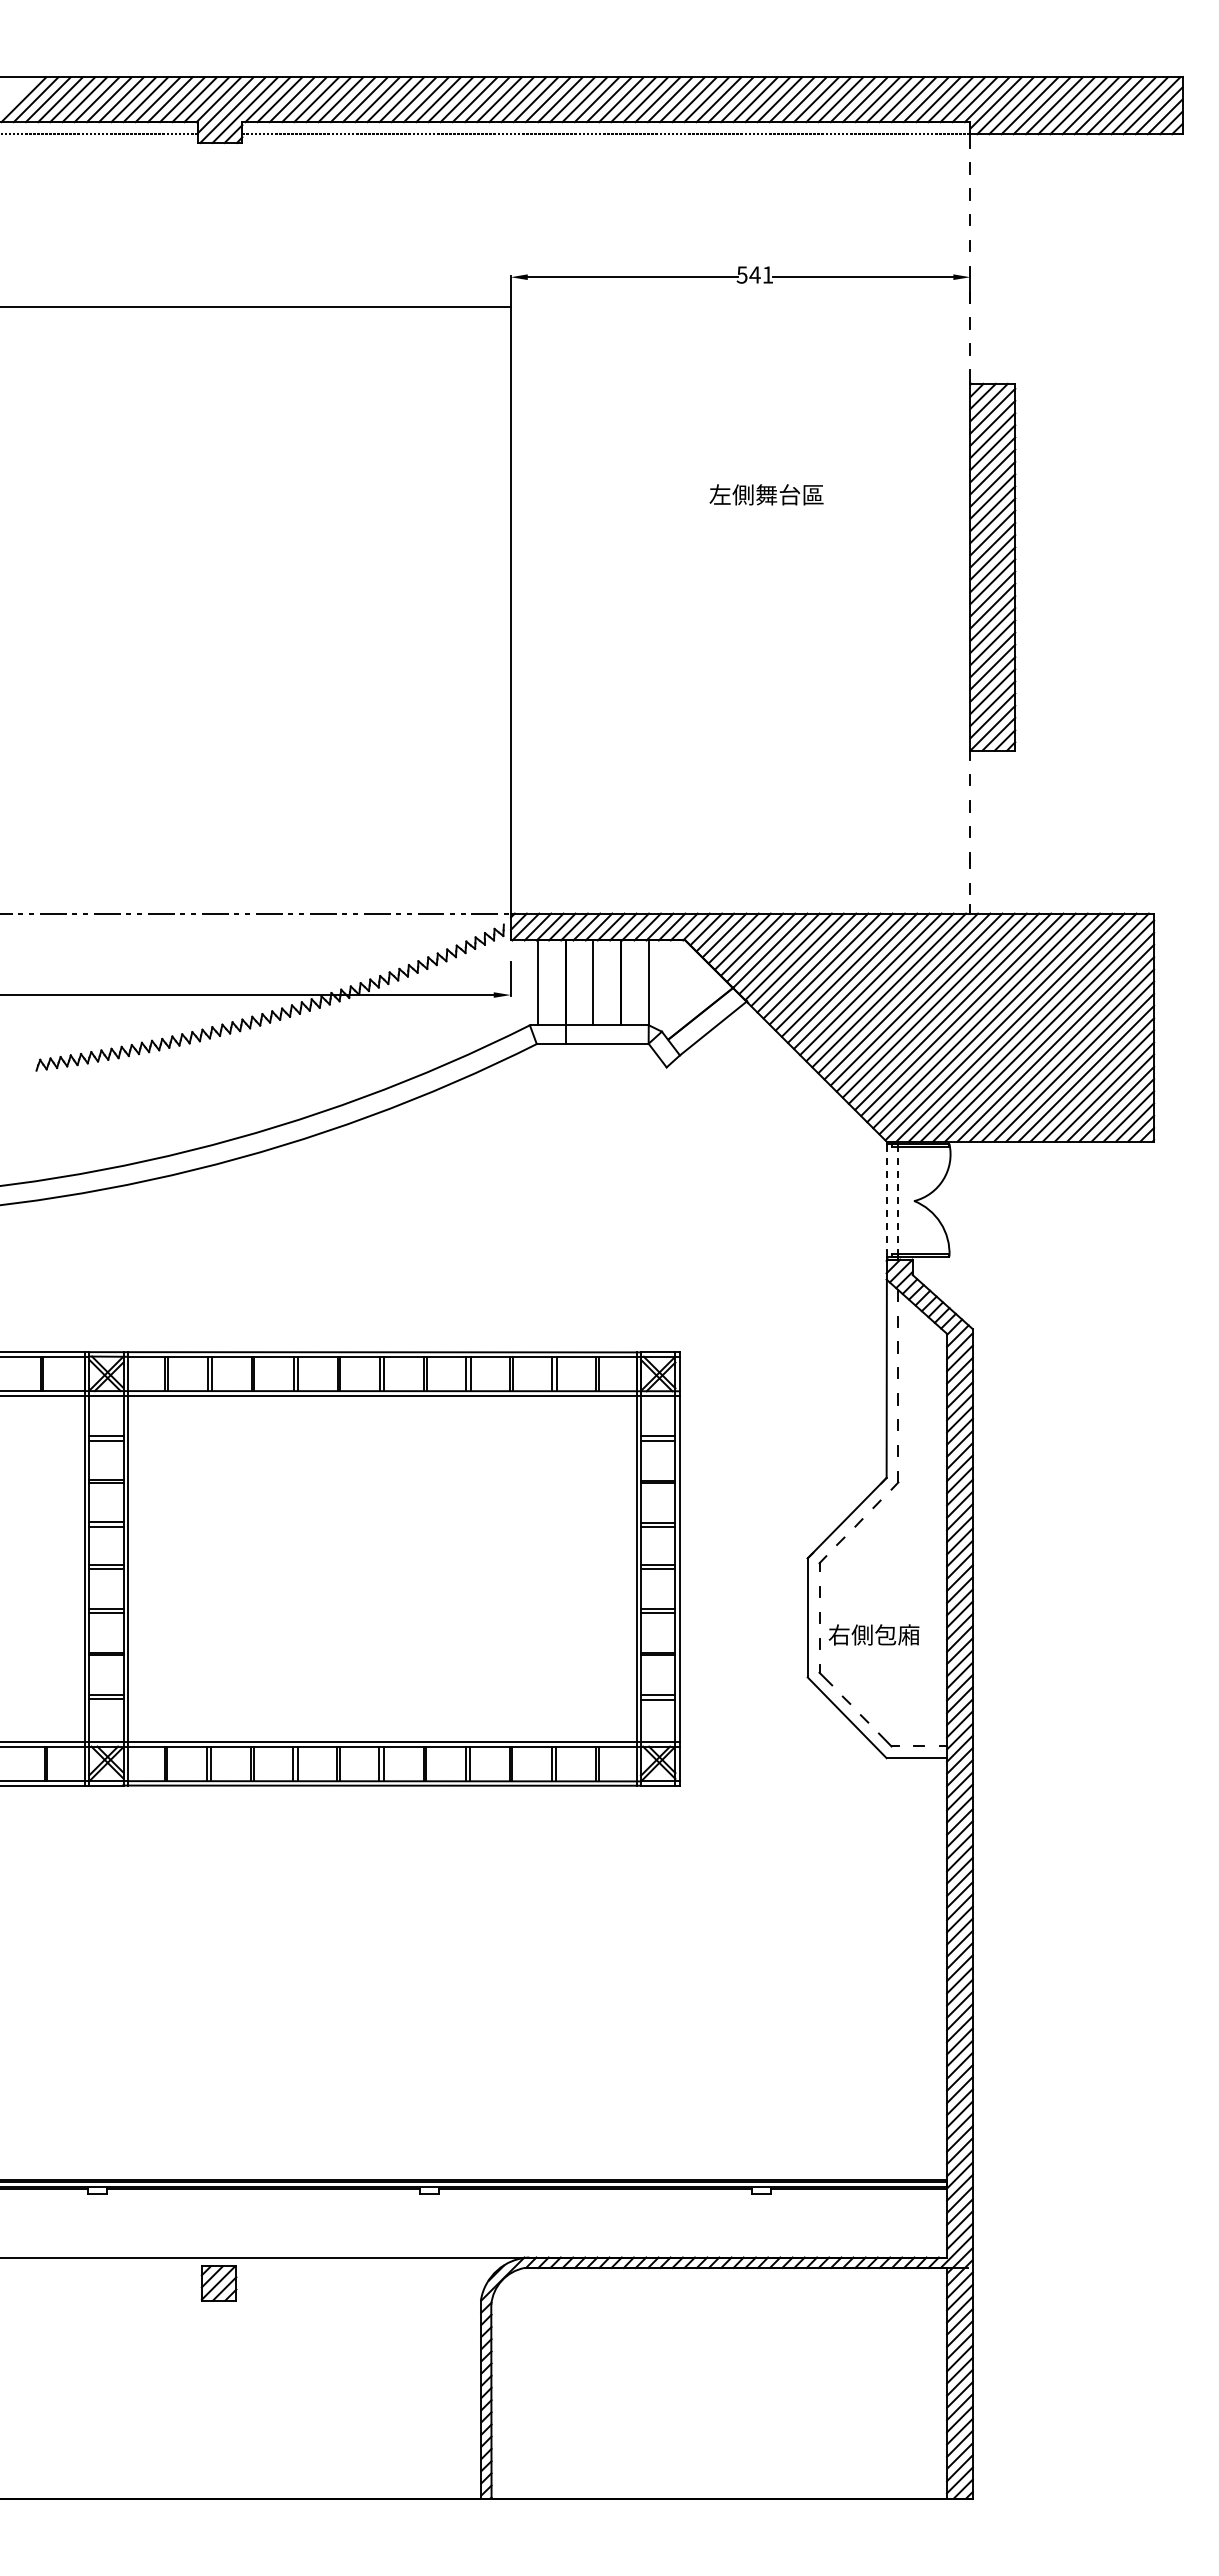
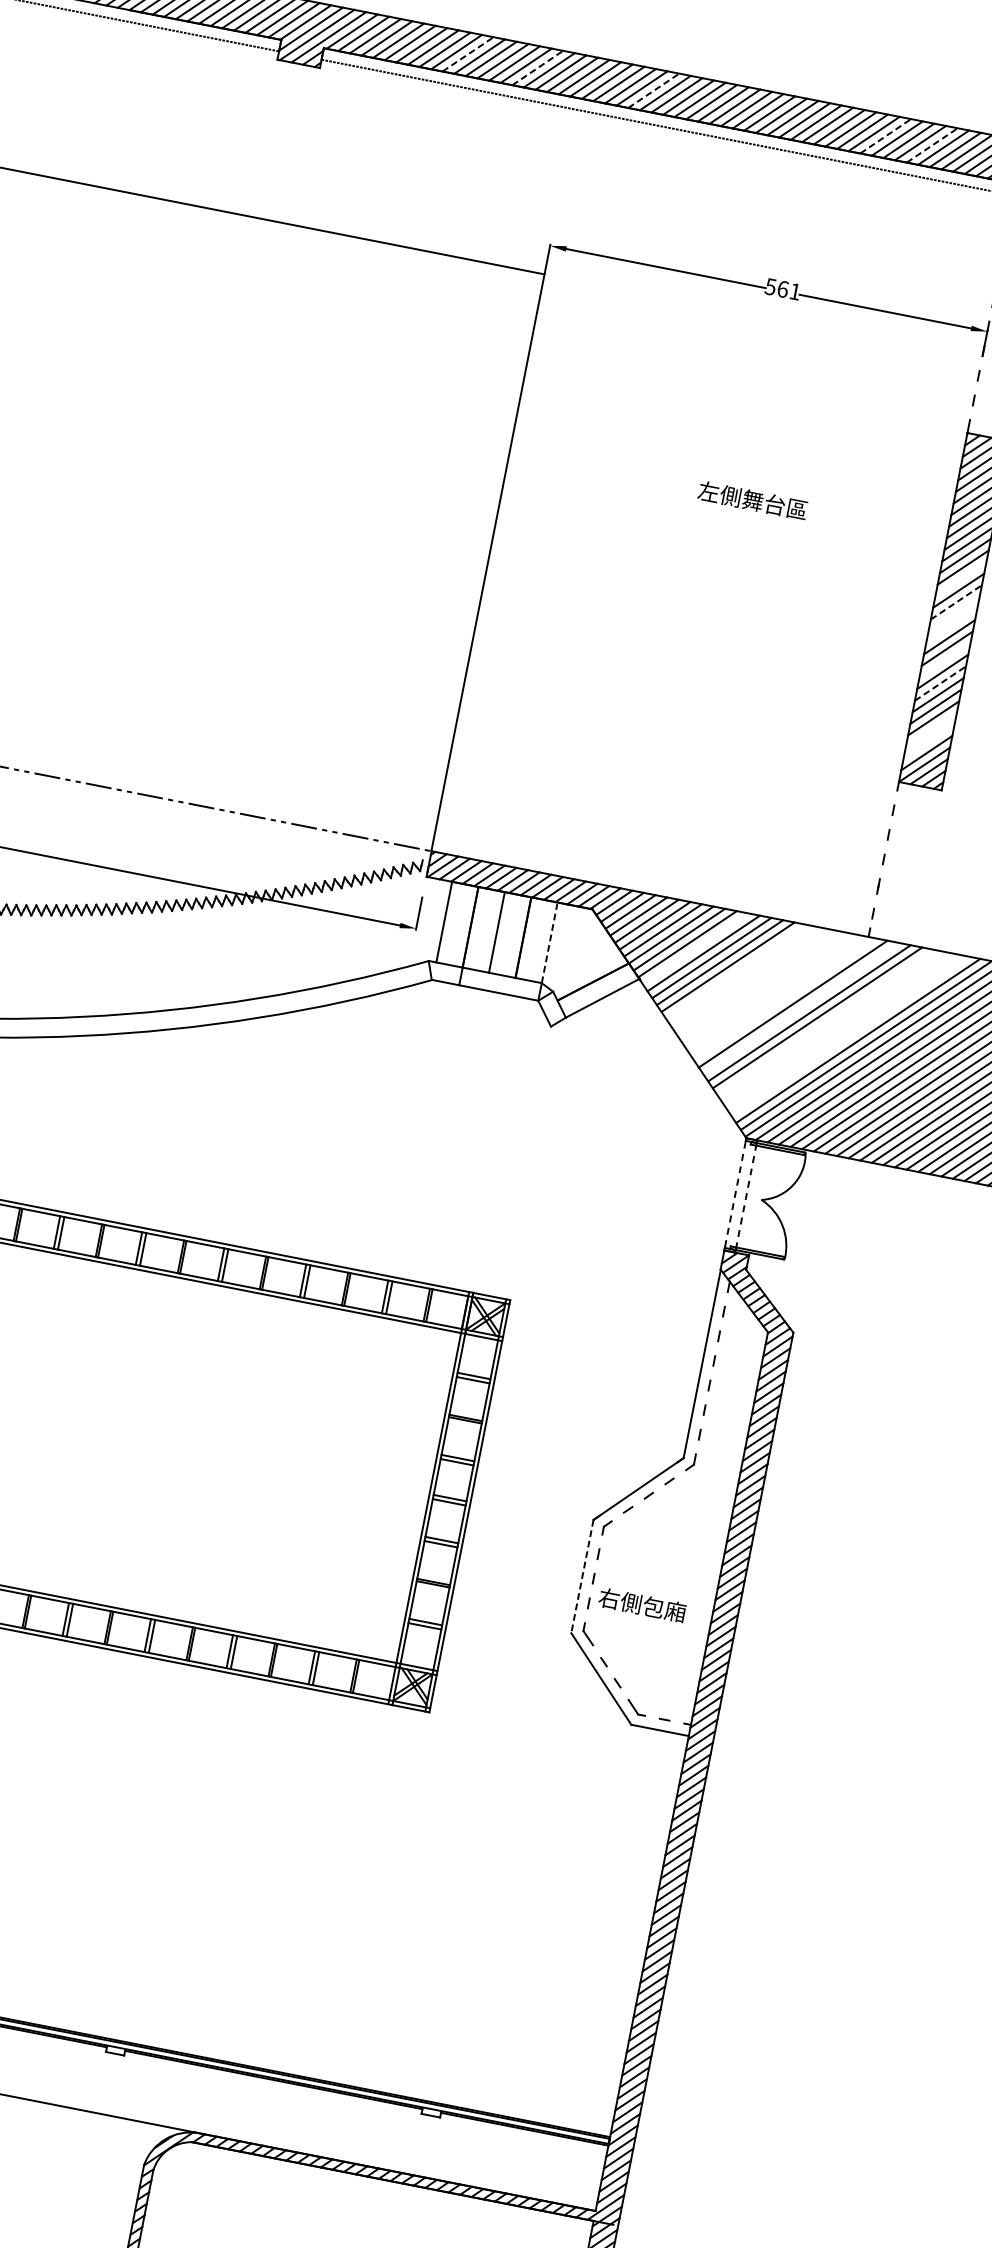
line: (389, 99) -> (467, 54), solid -> dashed
line: (462, 99) -> (537, 67), solid -> dashed
line: (584, 99) -> (653, 90), solid -> dashed
line: (828, 99) -> (885, 136), solid -> dashed
line: (877, 99) -> (932, 145), solid -> dashed
text: (754, 274) -> (782, 288), 541 -> 561
line: (992, 532) -> (960, 578), removed
line: (992, 557) -> (956, 602), solid -> dashed
line: (992, 569) -> (953, 613), removed
line: (992, 581) -> (951, 625), removed
line: (992, 618) -> (944, 660), removed
line: (992, 642) -> (940, 683), solid -> dashed
line: (992, 691) -> (931, 729), removed
line: (992, 703) -> (928, 741), removed
line: (797, 959) -> (695, 948), removed
line: (843, 974) -> (736, 971), removed
line: (852, 977) -> (744, 975), removed
line: (861, 980) -> (752, 980), removed
line: (648, 983) -> (549, 943), solid -> dashed
line: (870, 984) -> (760, 985), removed
line: (879, 987) -> (768, 990), removed
line: (889, 990) -> (777, 995), removed
line: (898, 993) -> (785, 999), removed
line: (916, 999) -> (801, 1008), removed
line: (943, 1008) -> (825, 1022), removed
line: (953, 1011) -> (834, 1026), removed
line: (962, 1014) -> (842, 1031), removed
line: (971, 1017) -> (850, 1036), removed
line: (807, 1617) -> (582, 1576), solid -> dashed

